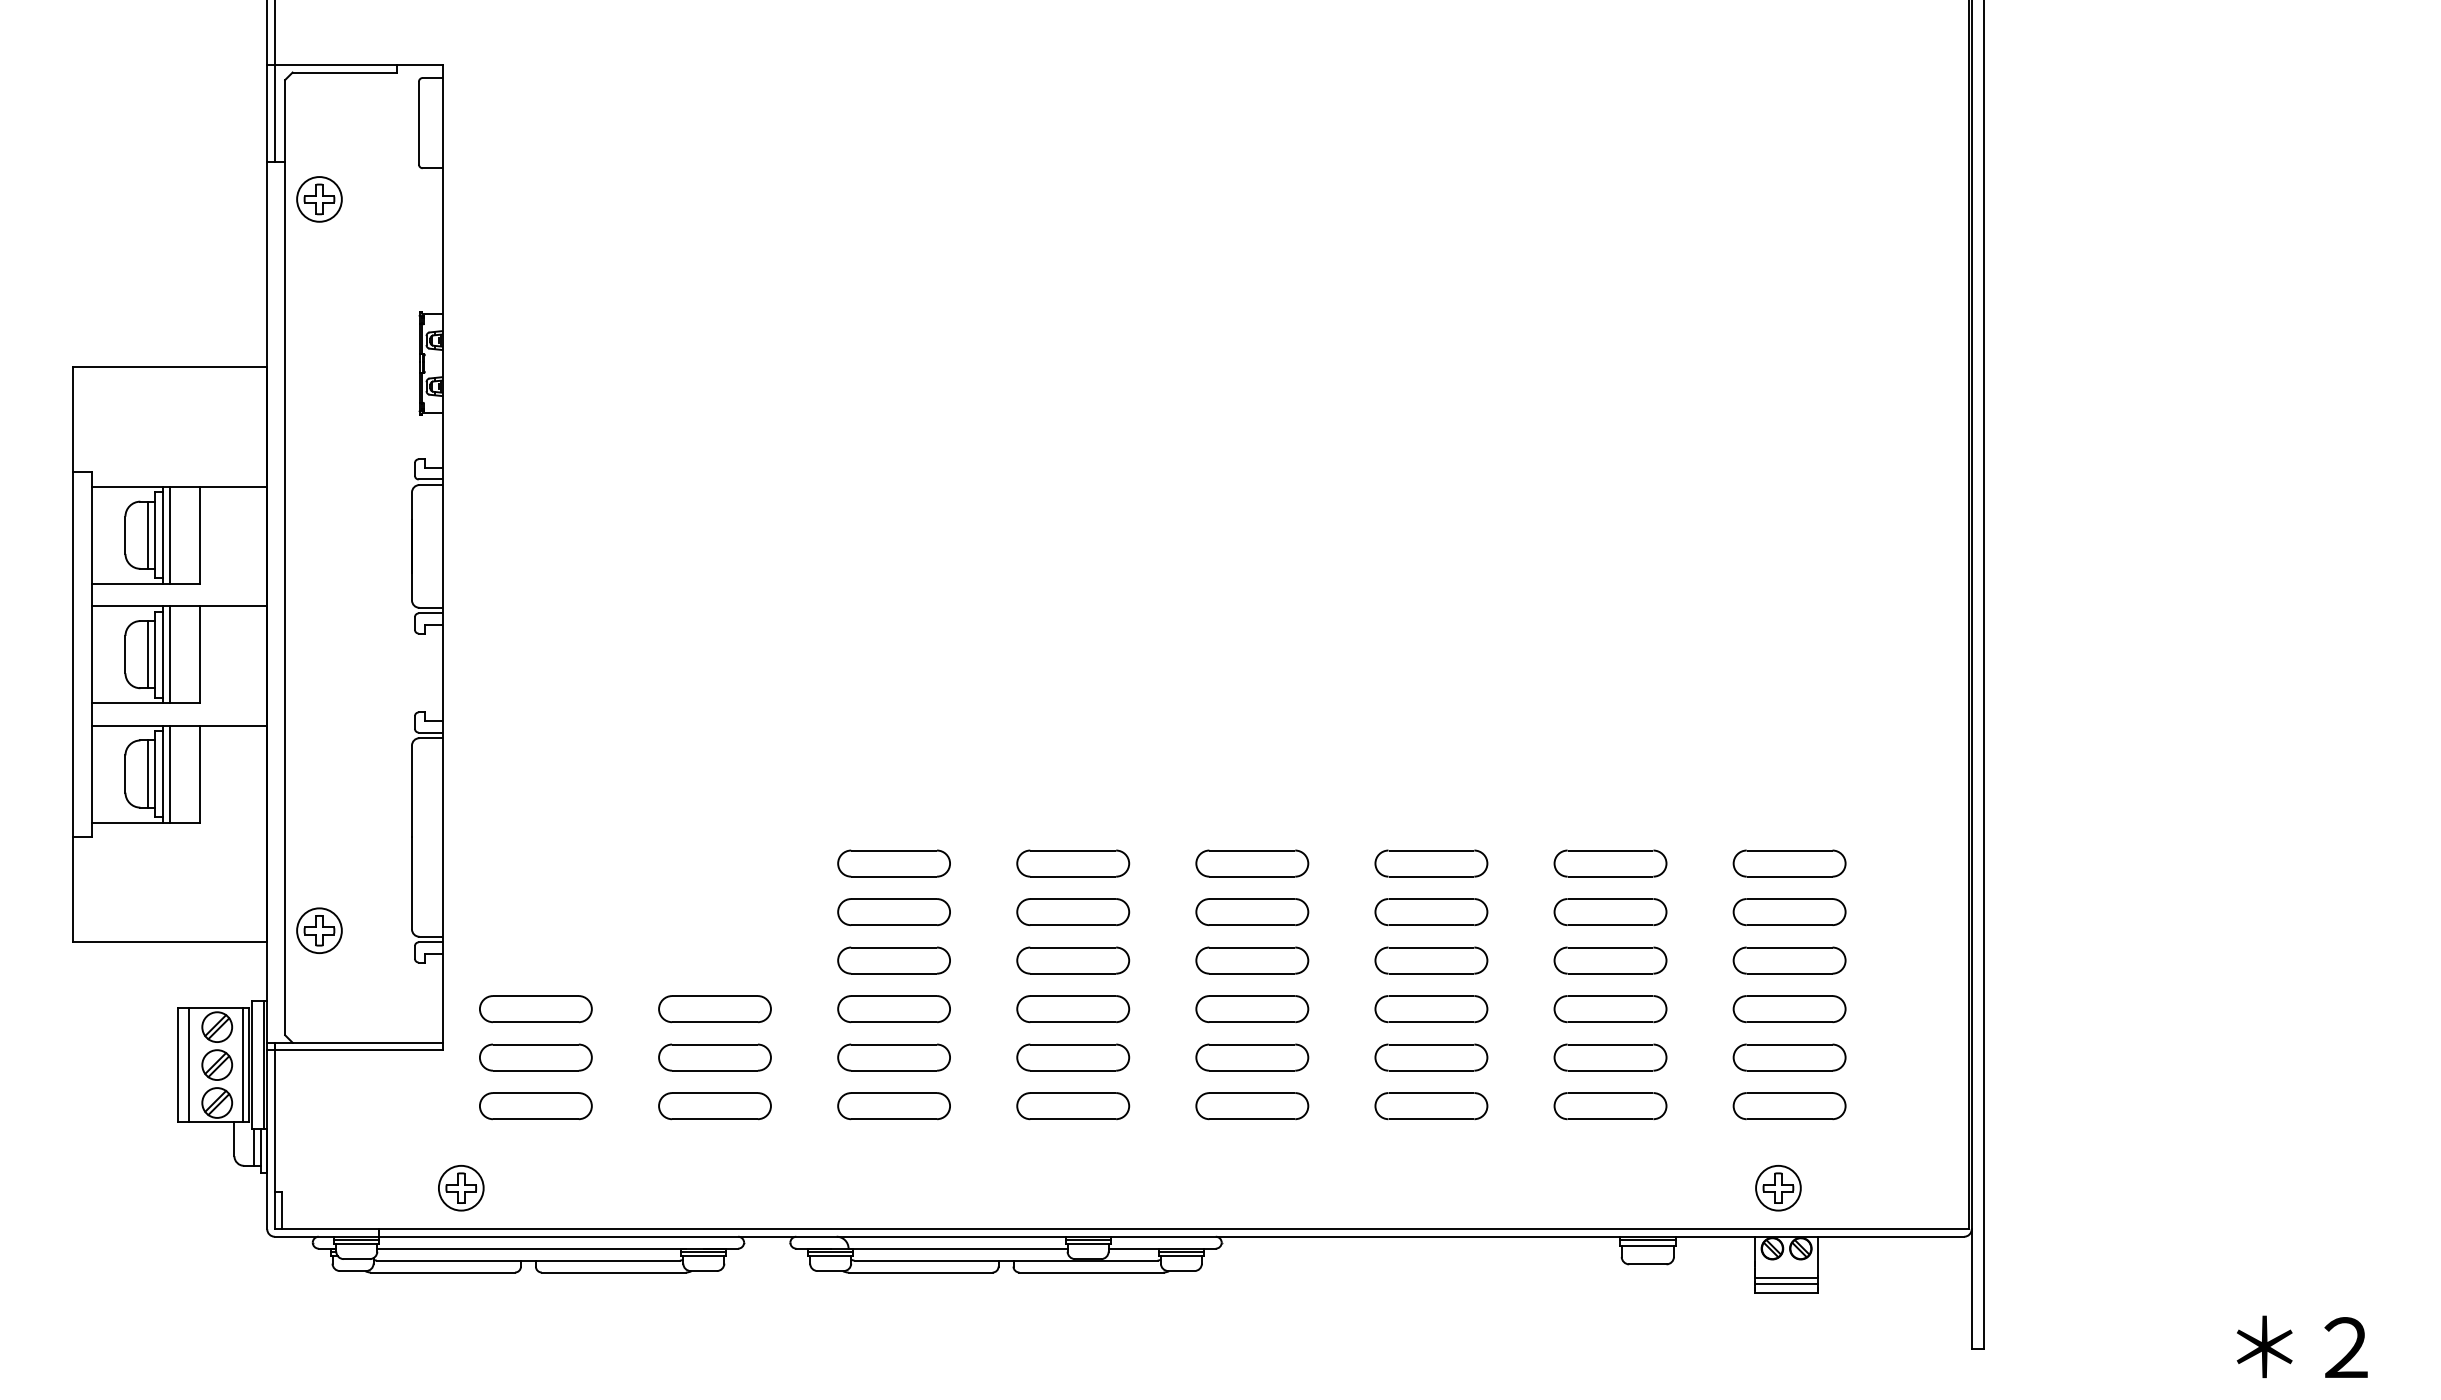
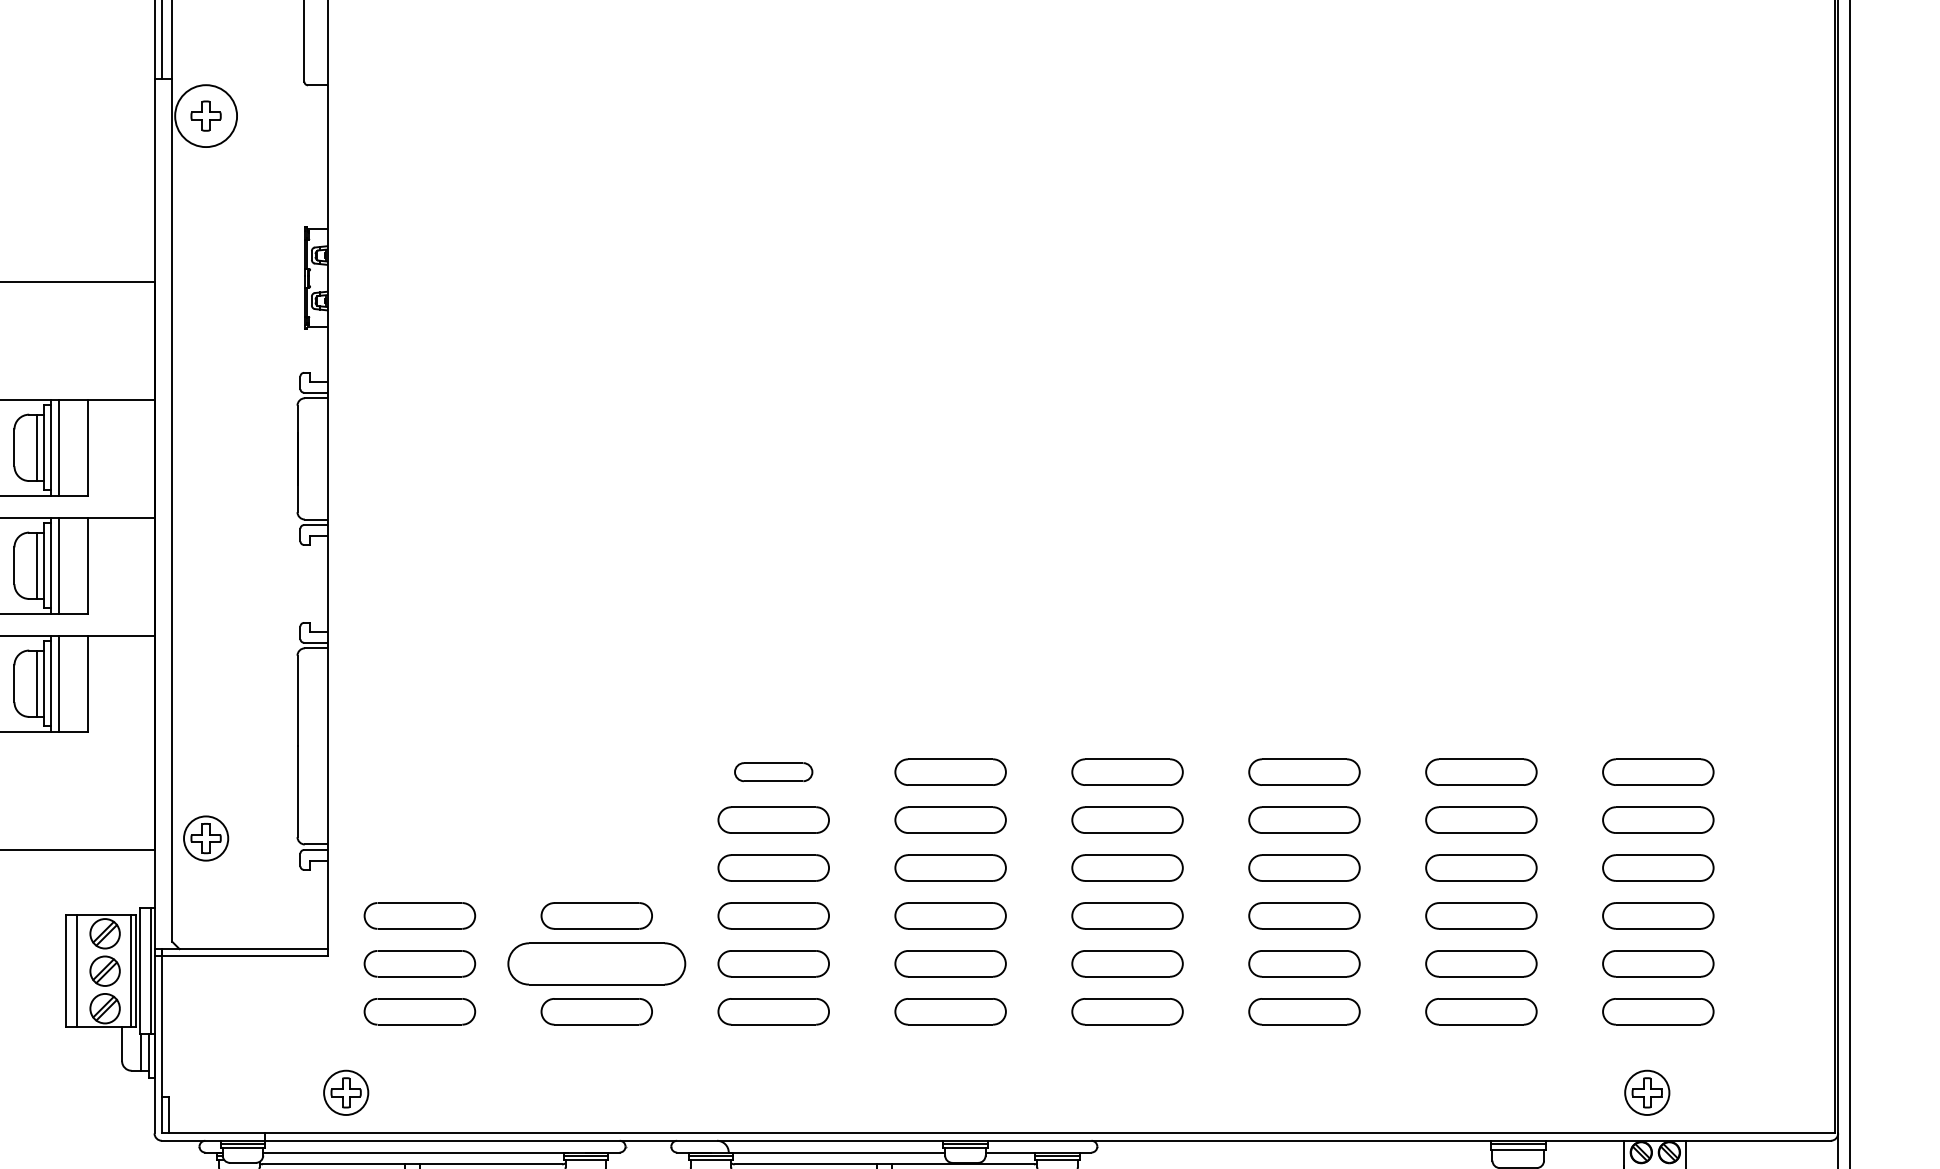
circle: (319, 199) -> (206, 116), size x1.4
part: (893, 863) -> (773, 772), size x0.7
part: (714, 1057) -> (596, 963), size x1.6

